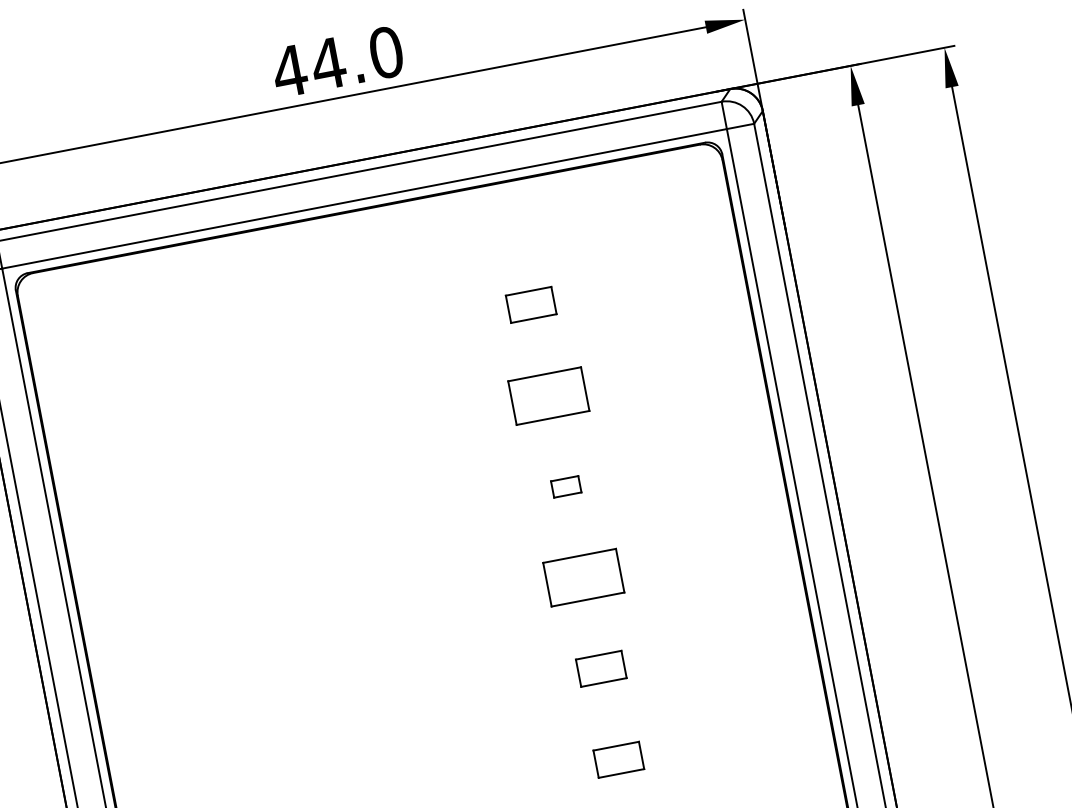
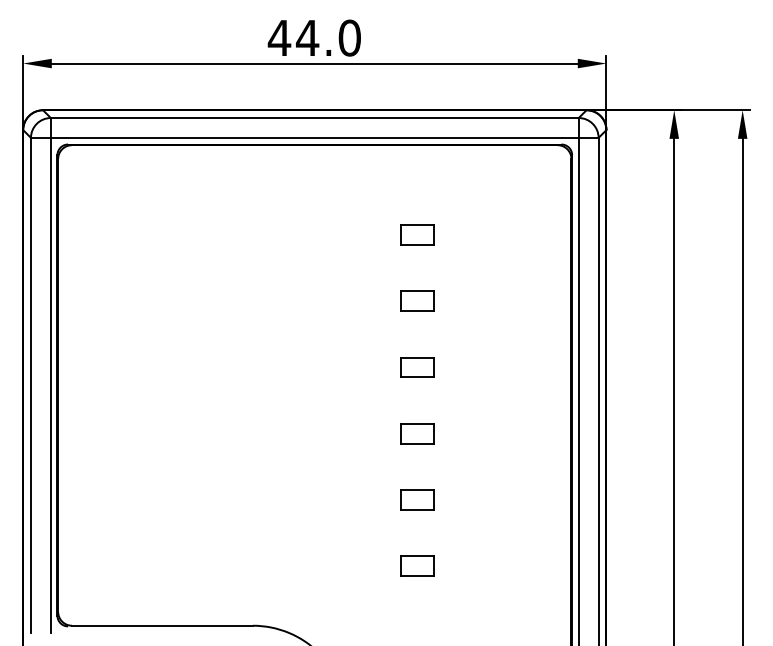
part: (548, 394) -> (417, 300), size x0.62
part: (566, 486) -> (417, 367), size x1.67
part: (583, 577) -> (417, 433), size x0.62

